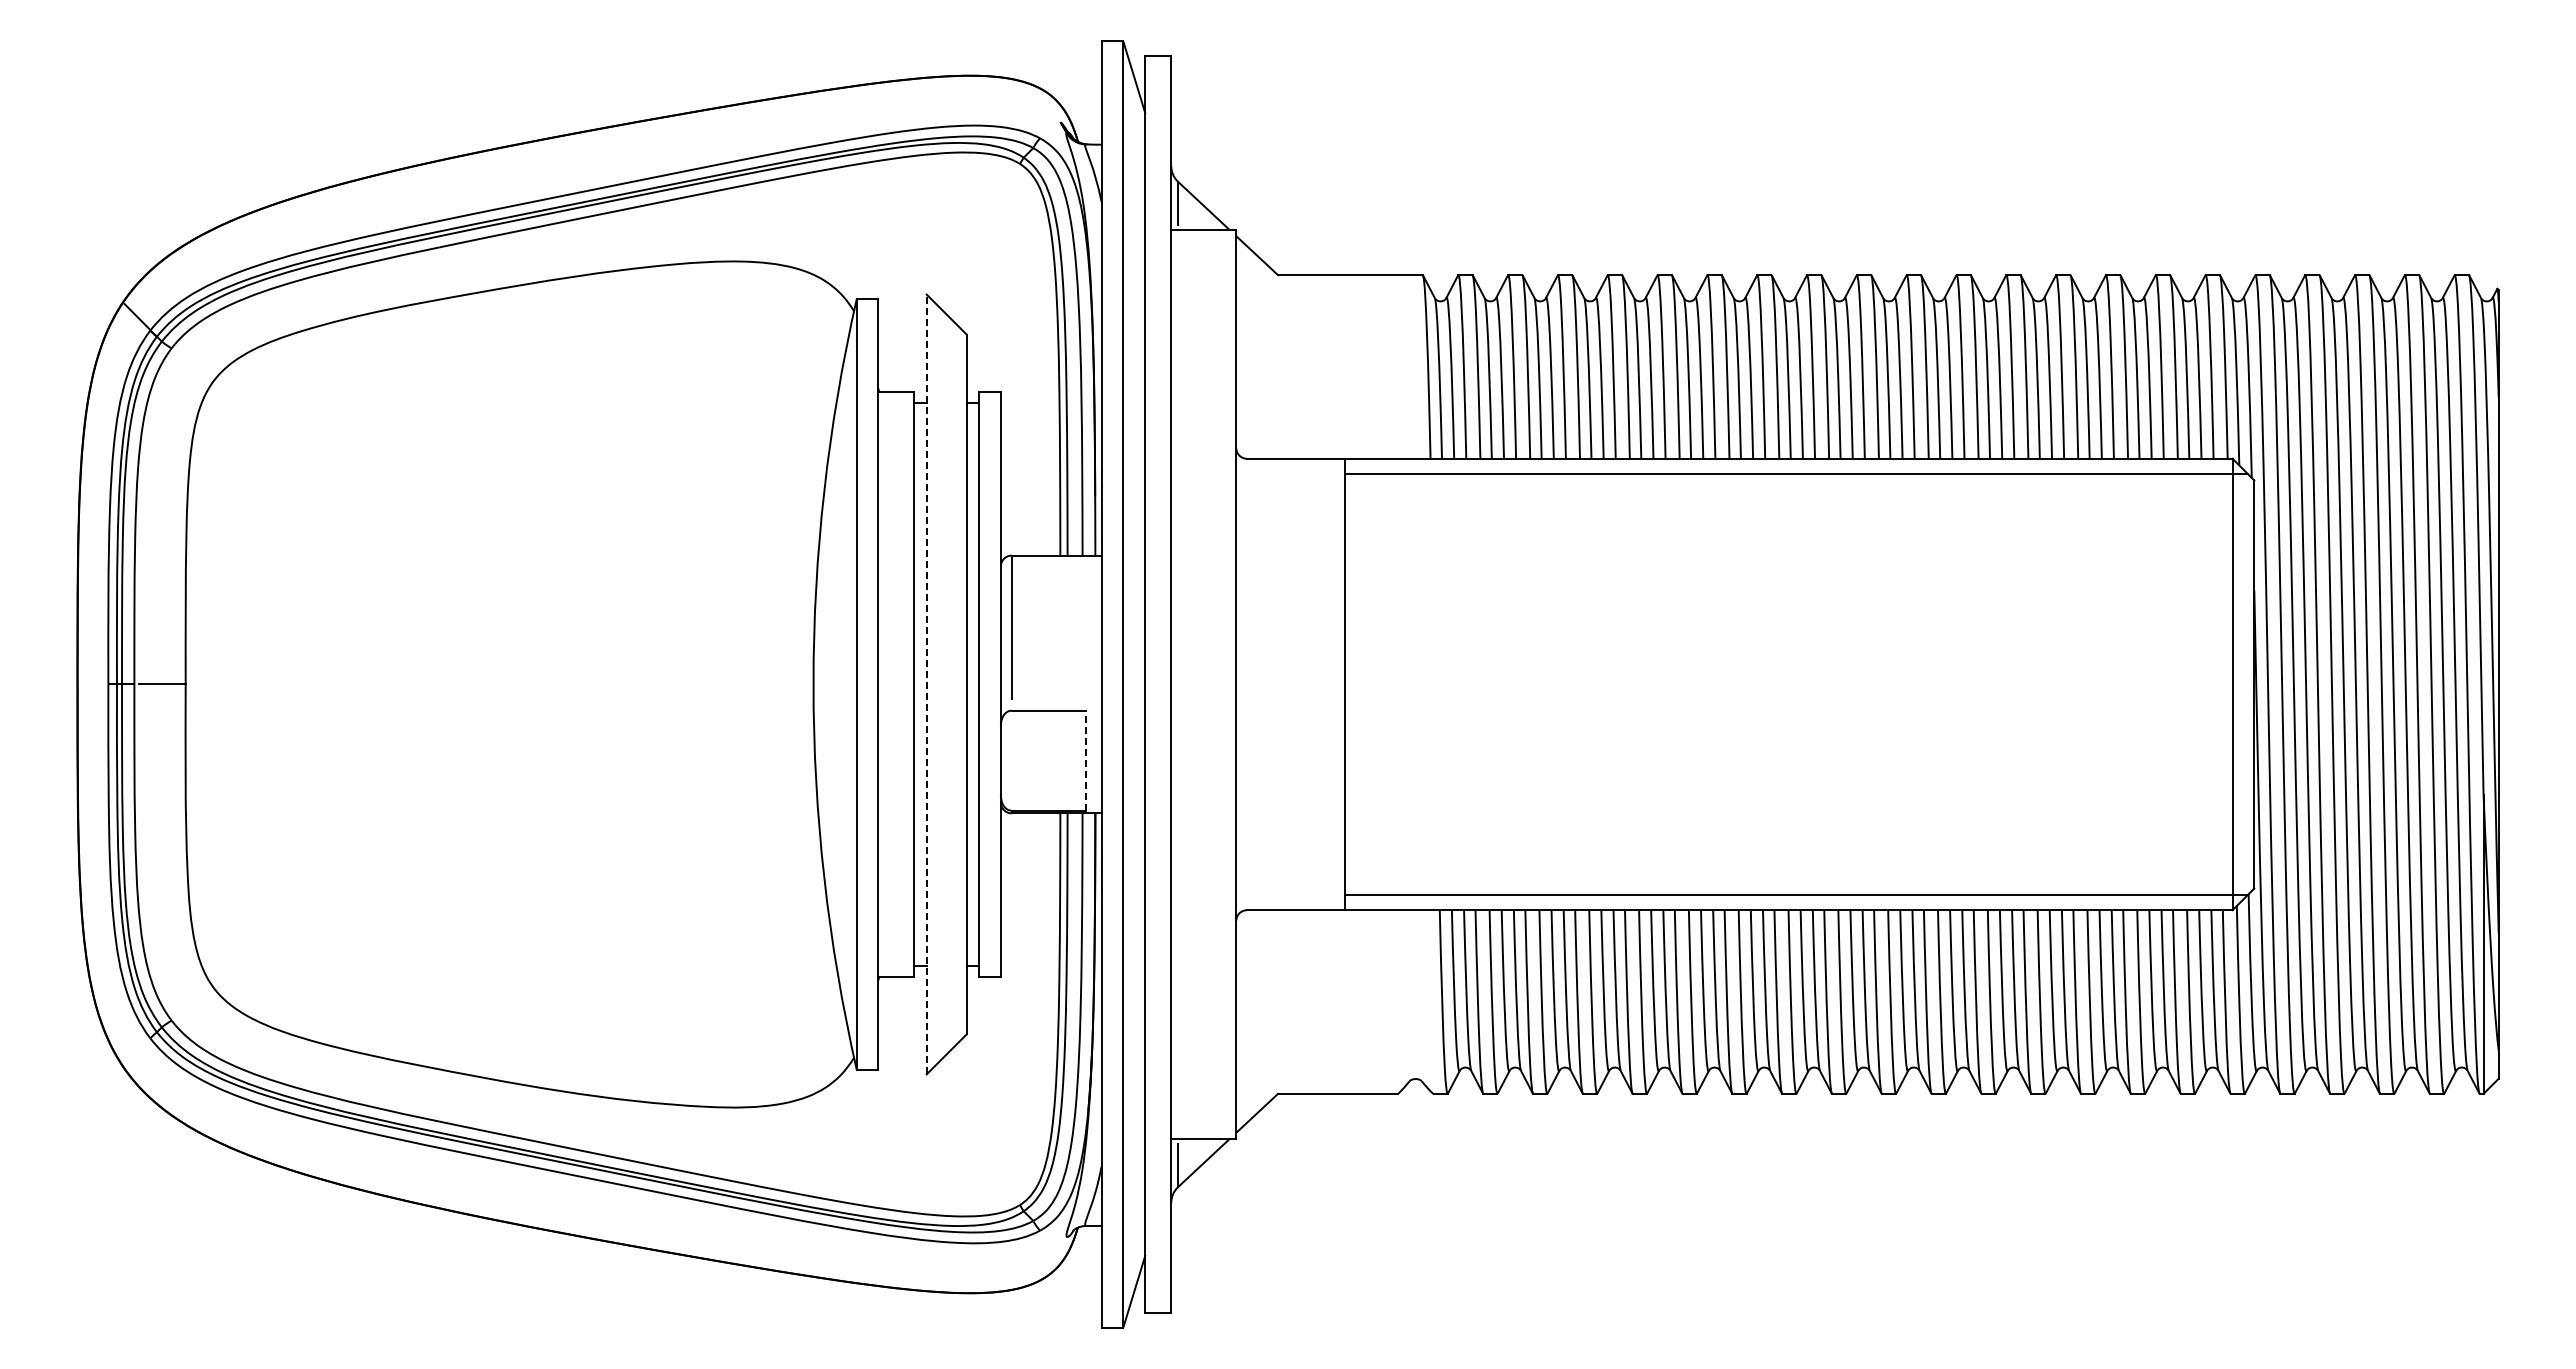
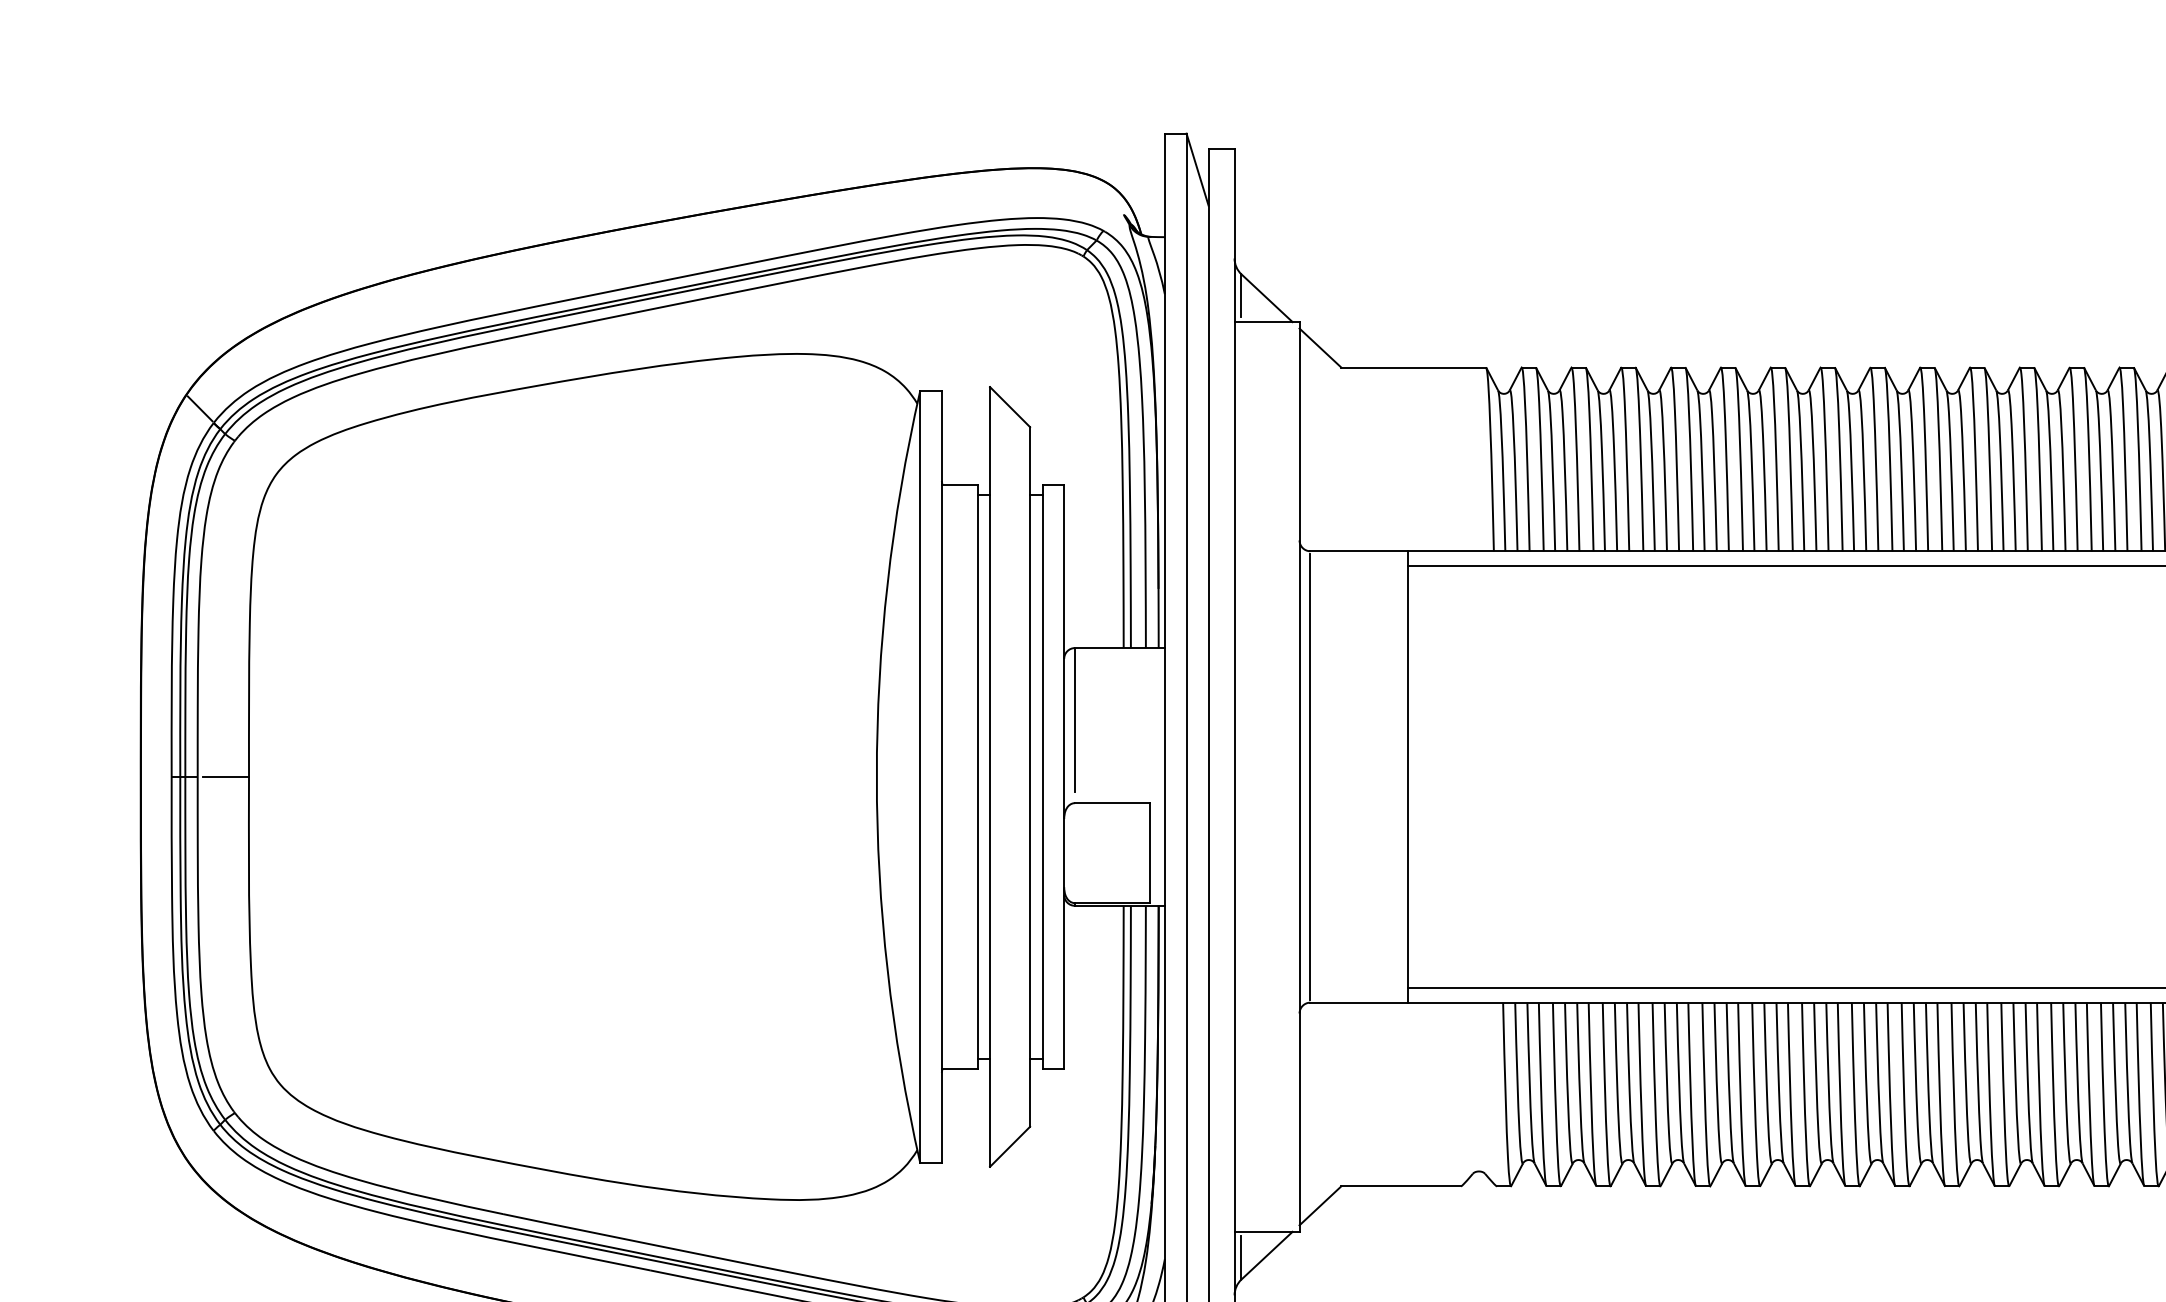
line: (926, 684) -> (989, 776), dashed -> solid
line: (1247, 684) -> (1310, 776), added
line: (1086, 760) -> (1149, 852), dashed -> solid

